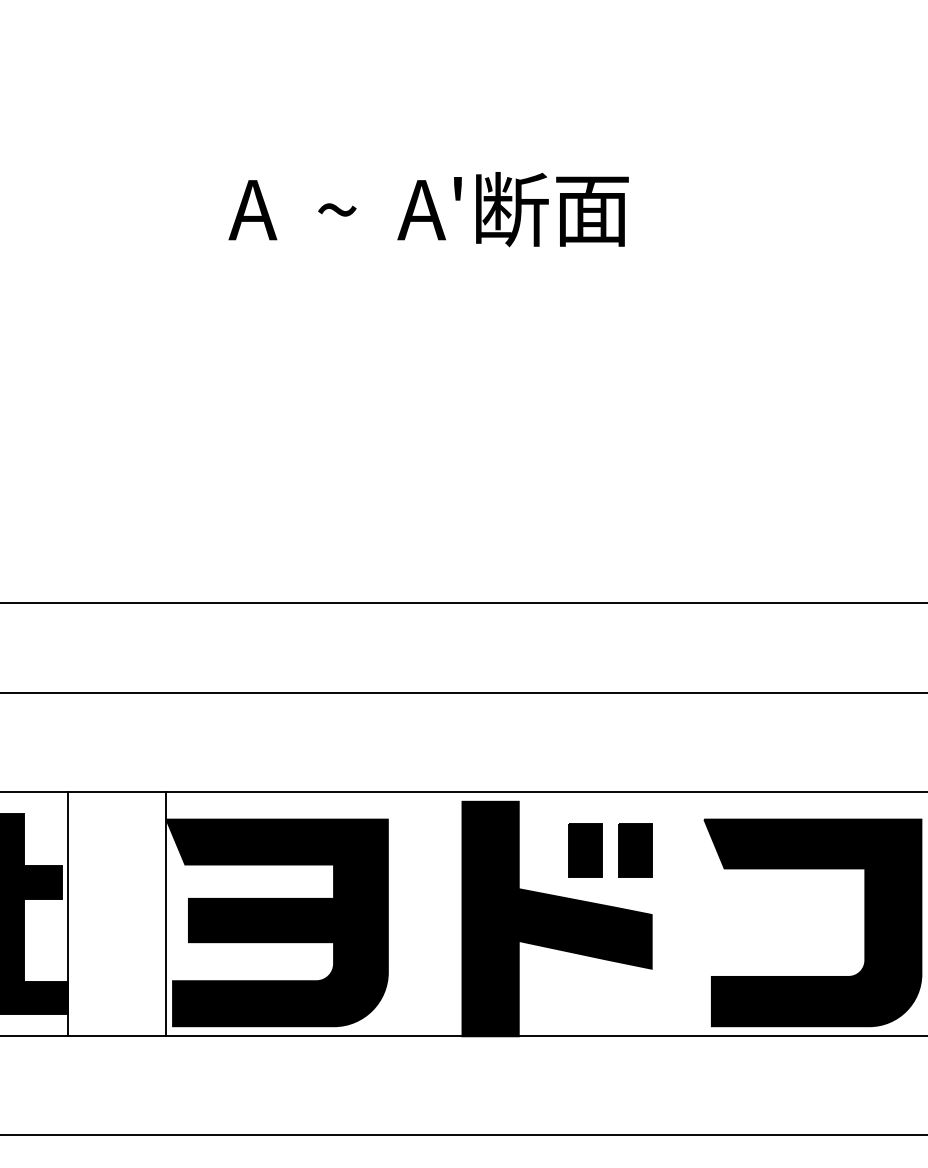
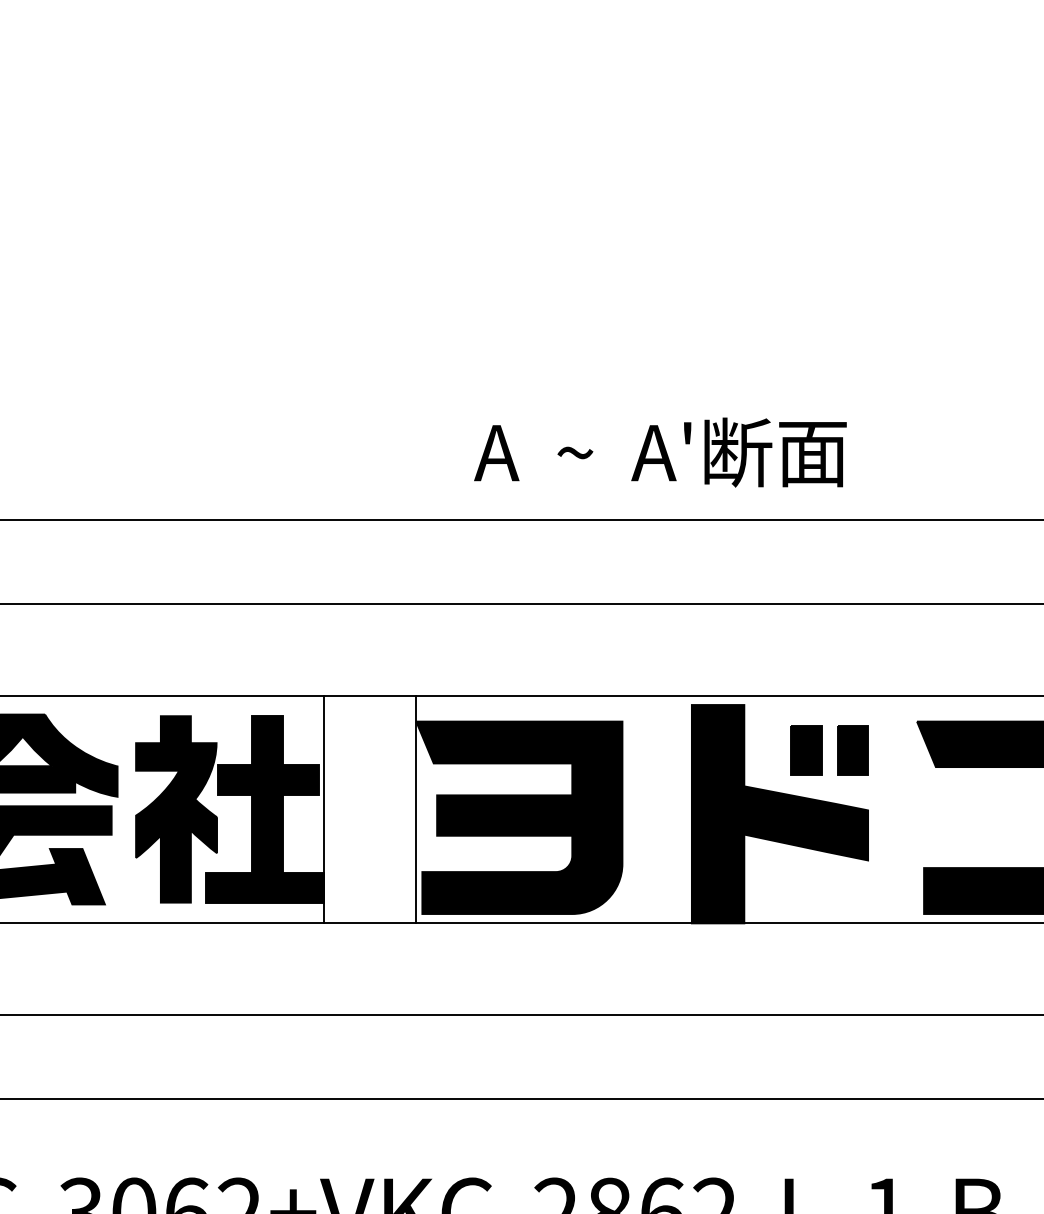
text: (428, 209) -> (660, 452), moved

